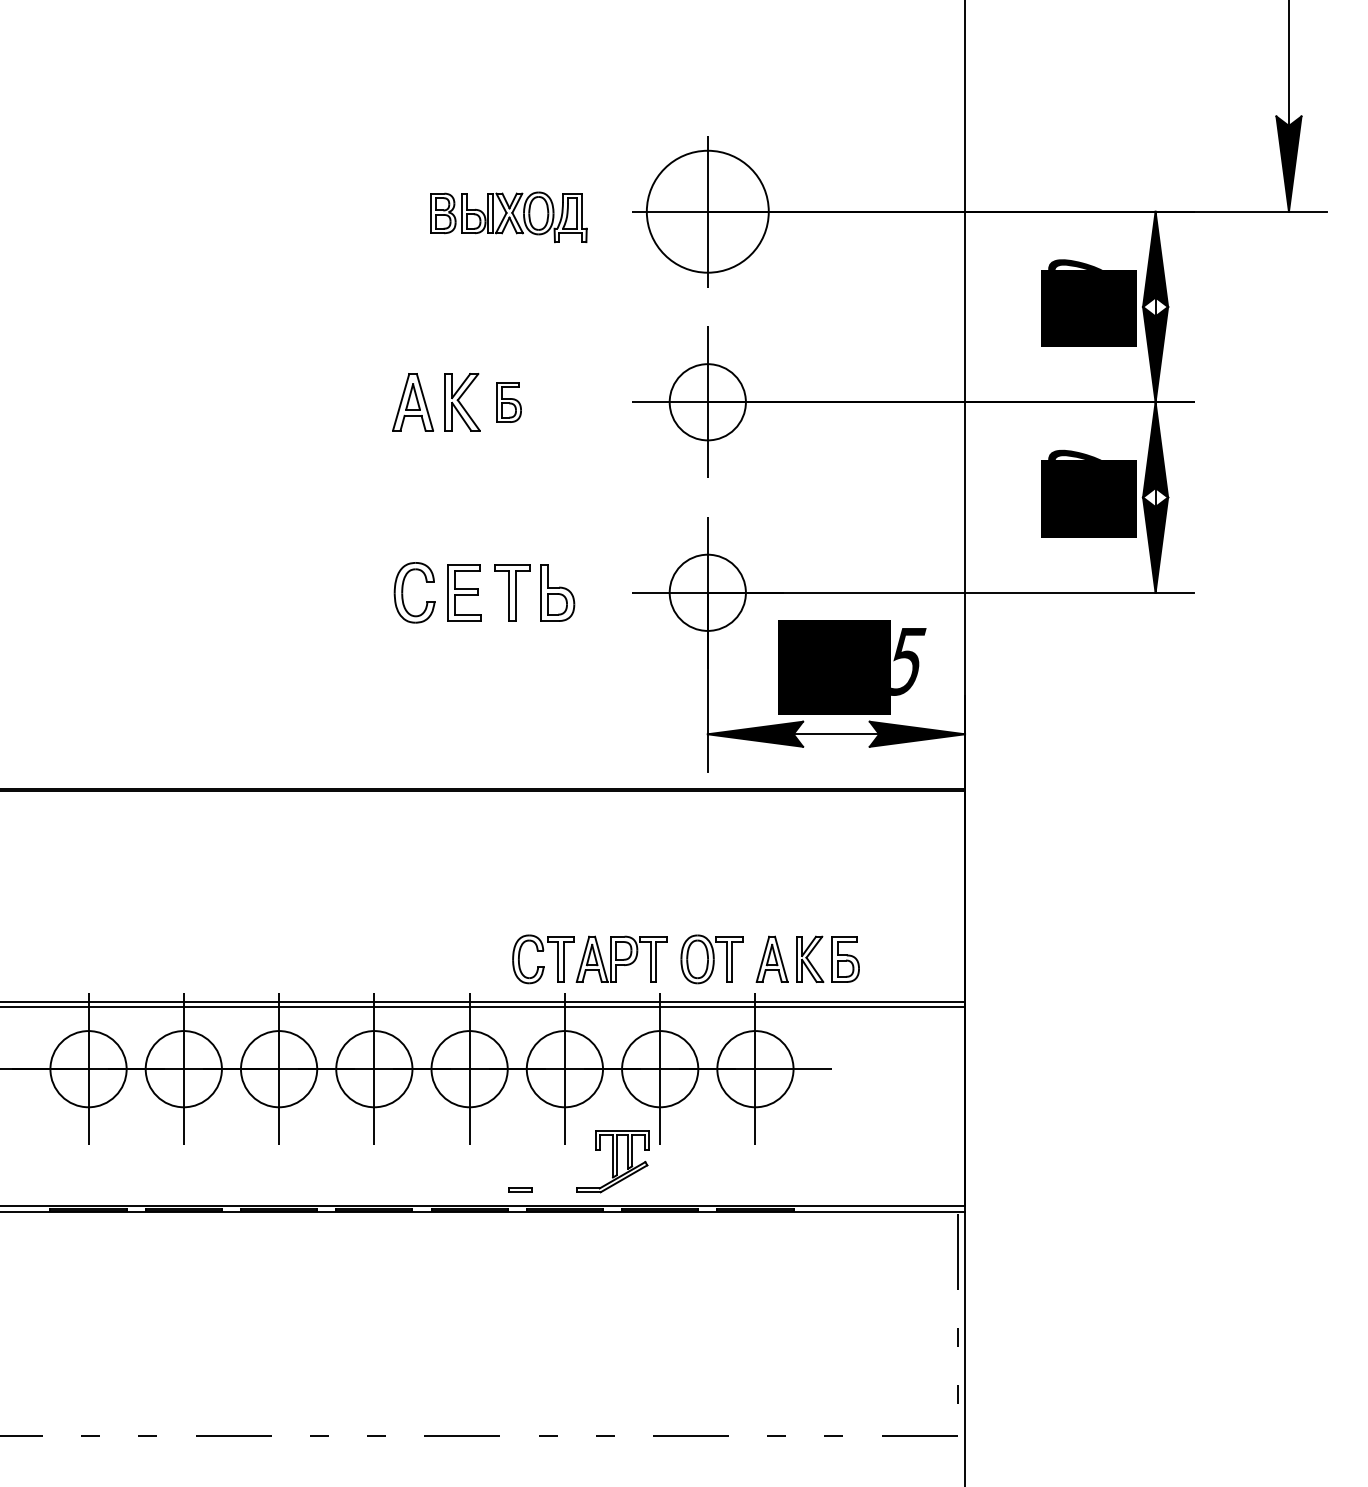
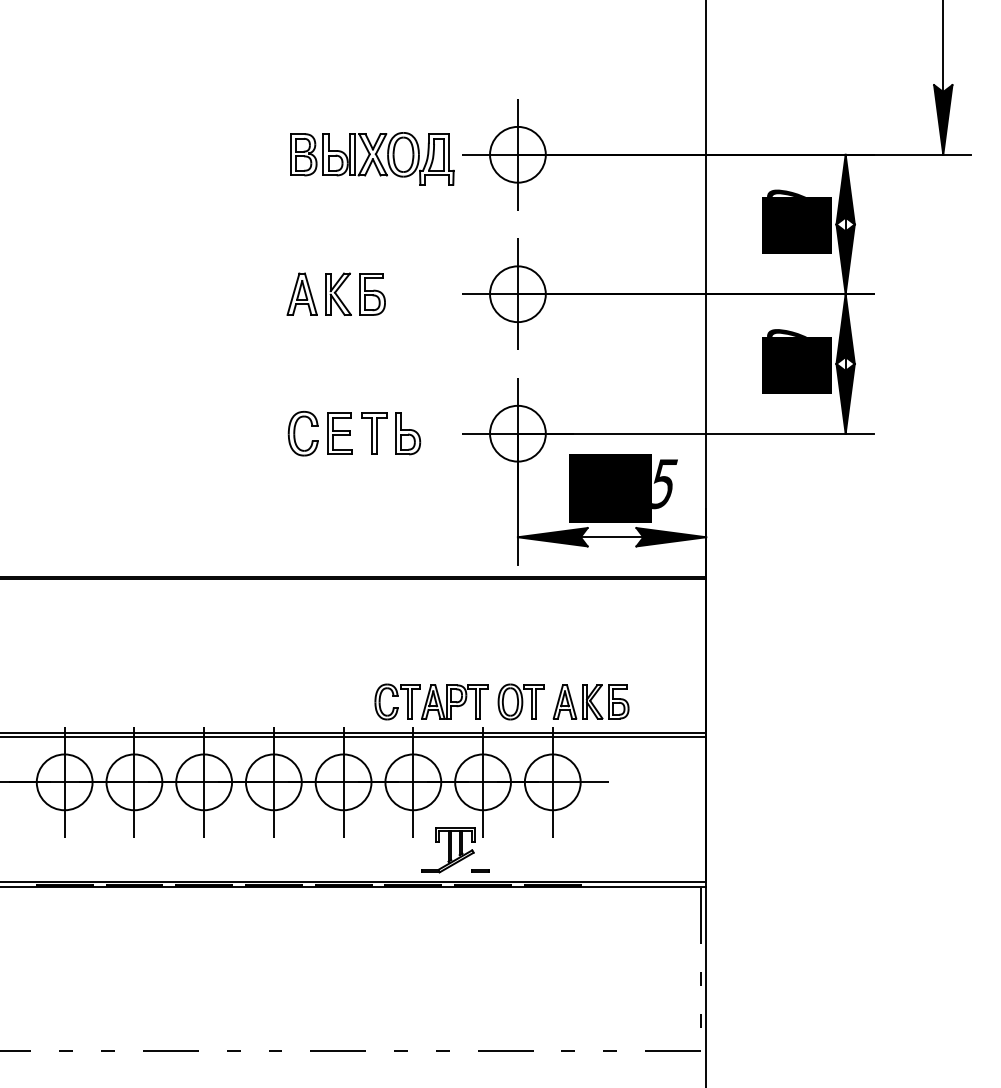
circle: (707, 211) -> (517, 154), size x0.62
part: (509, 216) -> (372, 158), size x1.43
part: (509, 402) -> (372, 294), size x1.43
line: (520, 1189) -> (480, 870), moved

